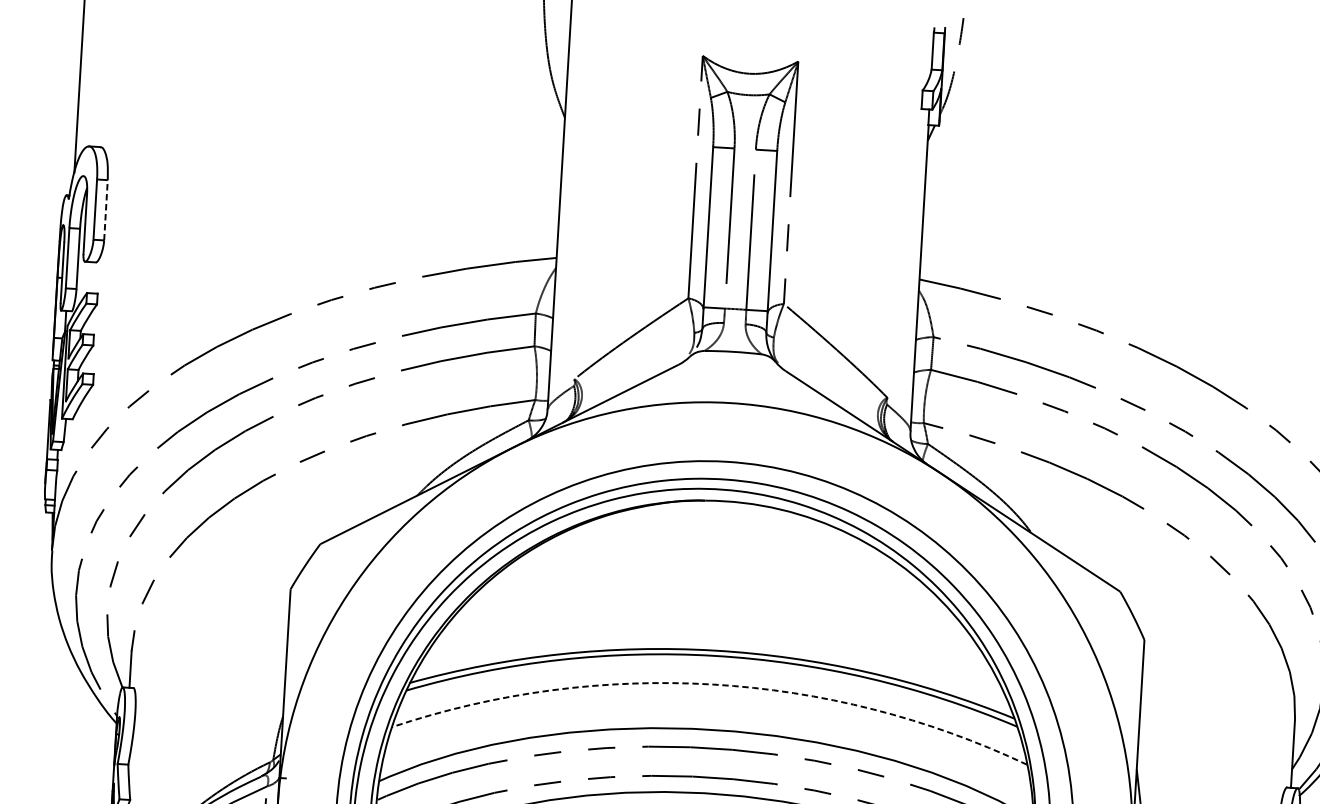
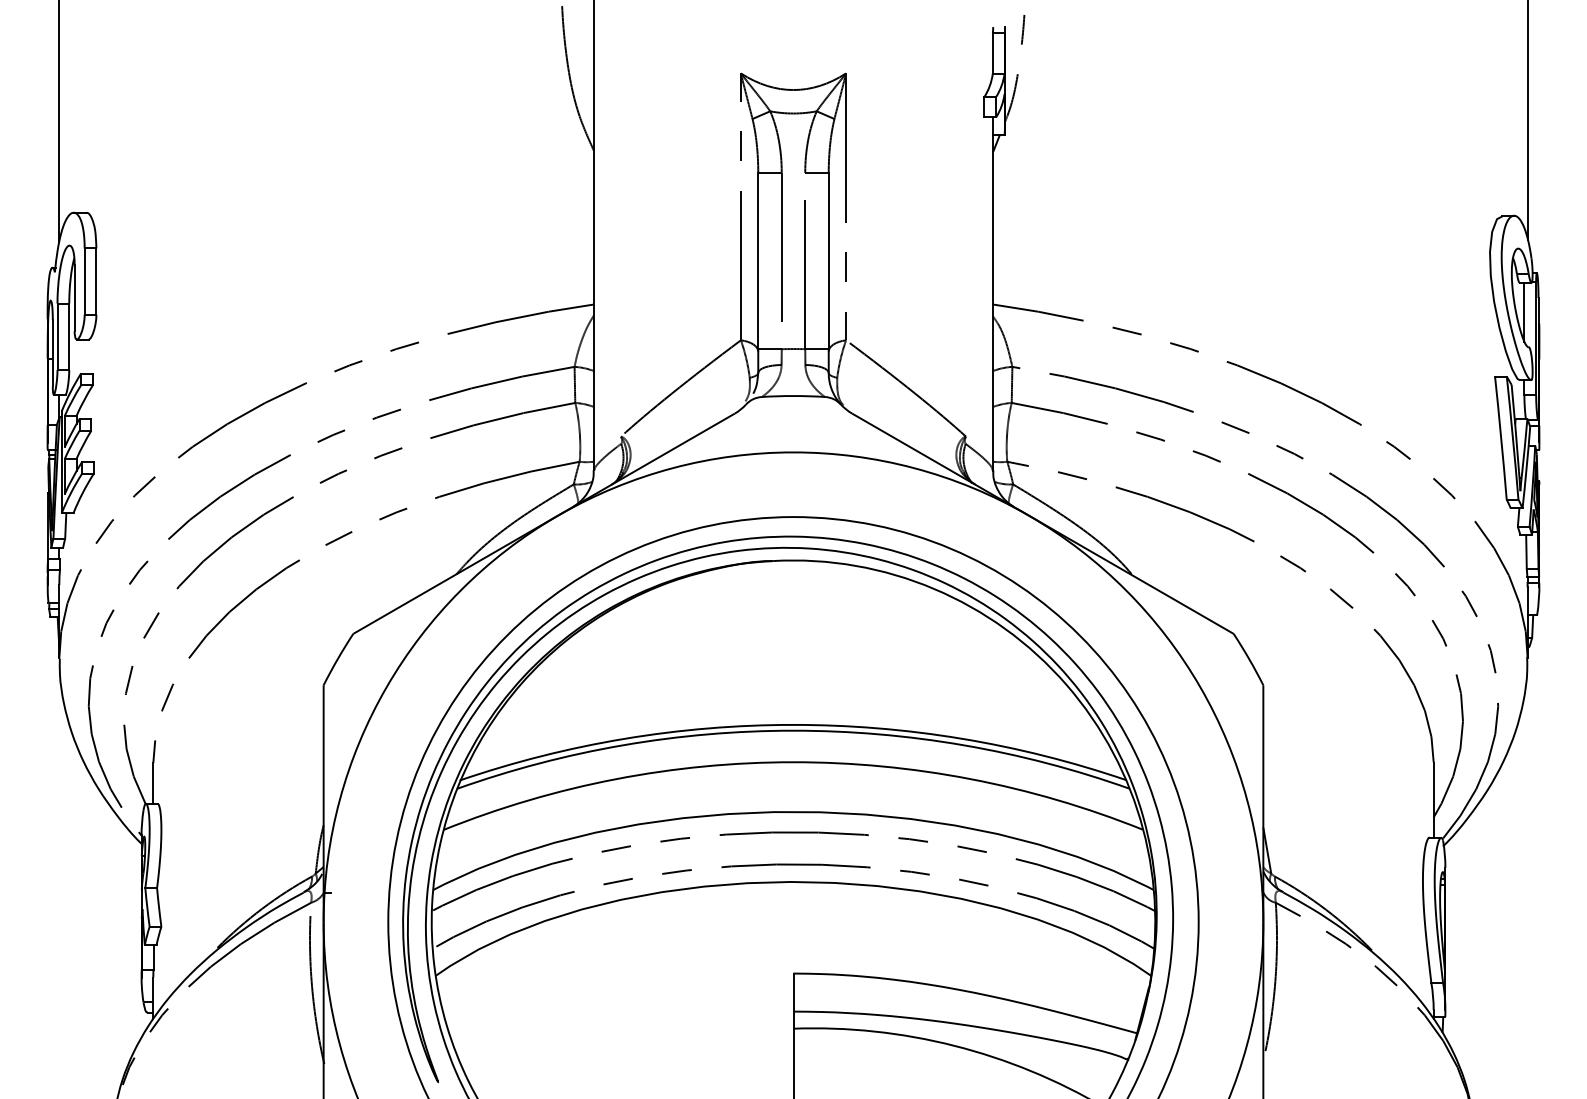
line: (106, 210) -> (96, 281), dashed -> solid
arc: (713, 684) -> (793, 762), dashed -> solid

